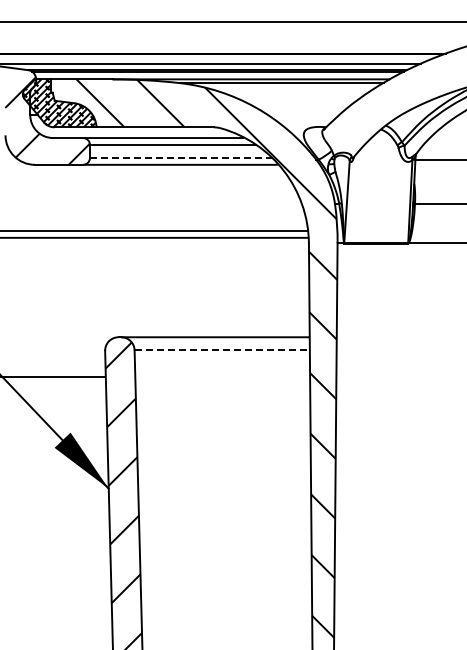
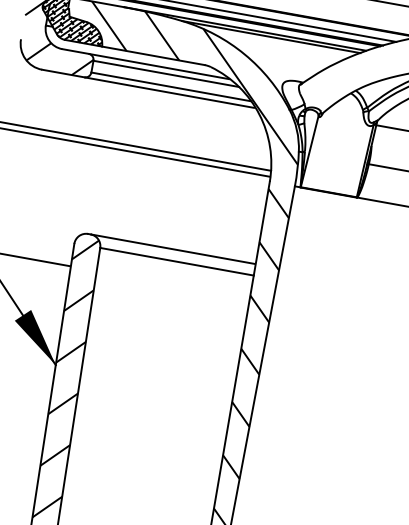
line: (180, 158) -> (170, 87), dashed -> solid
line: (222, 350) -> (177, 261), dashed -> solid

